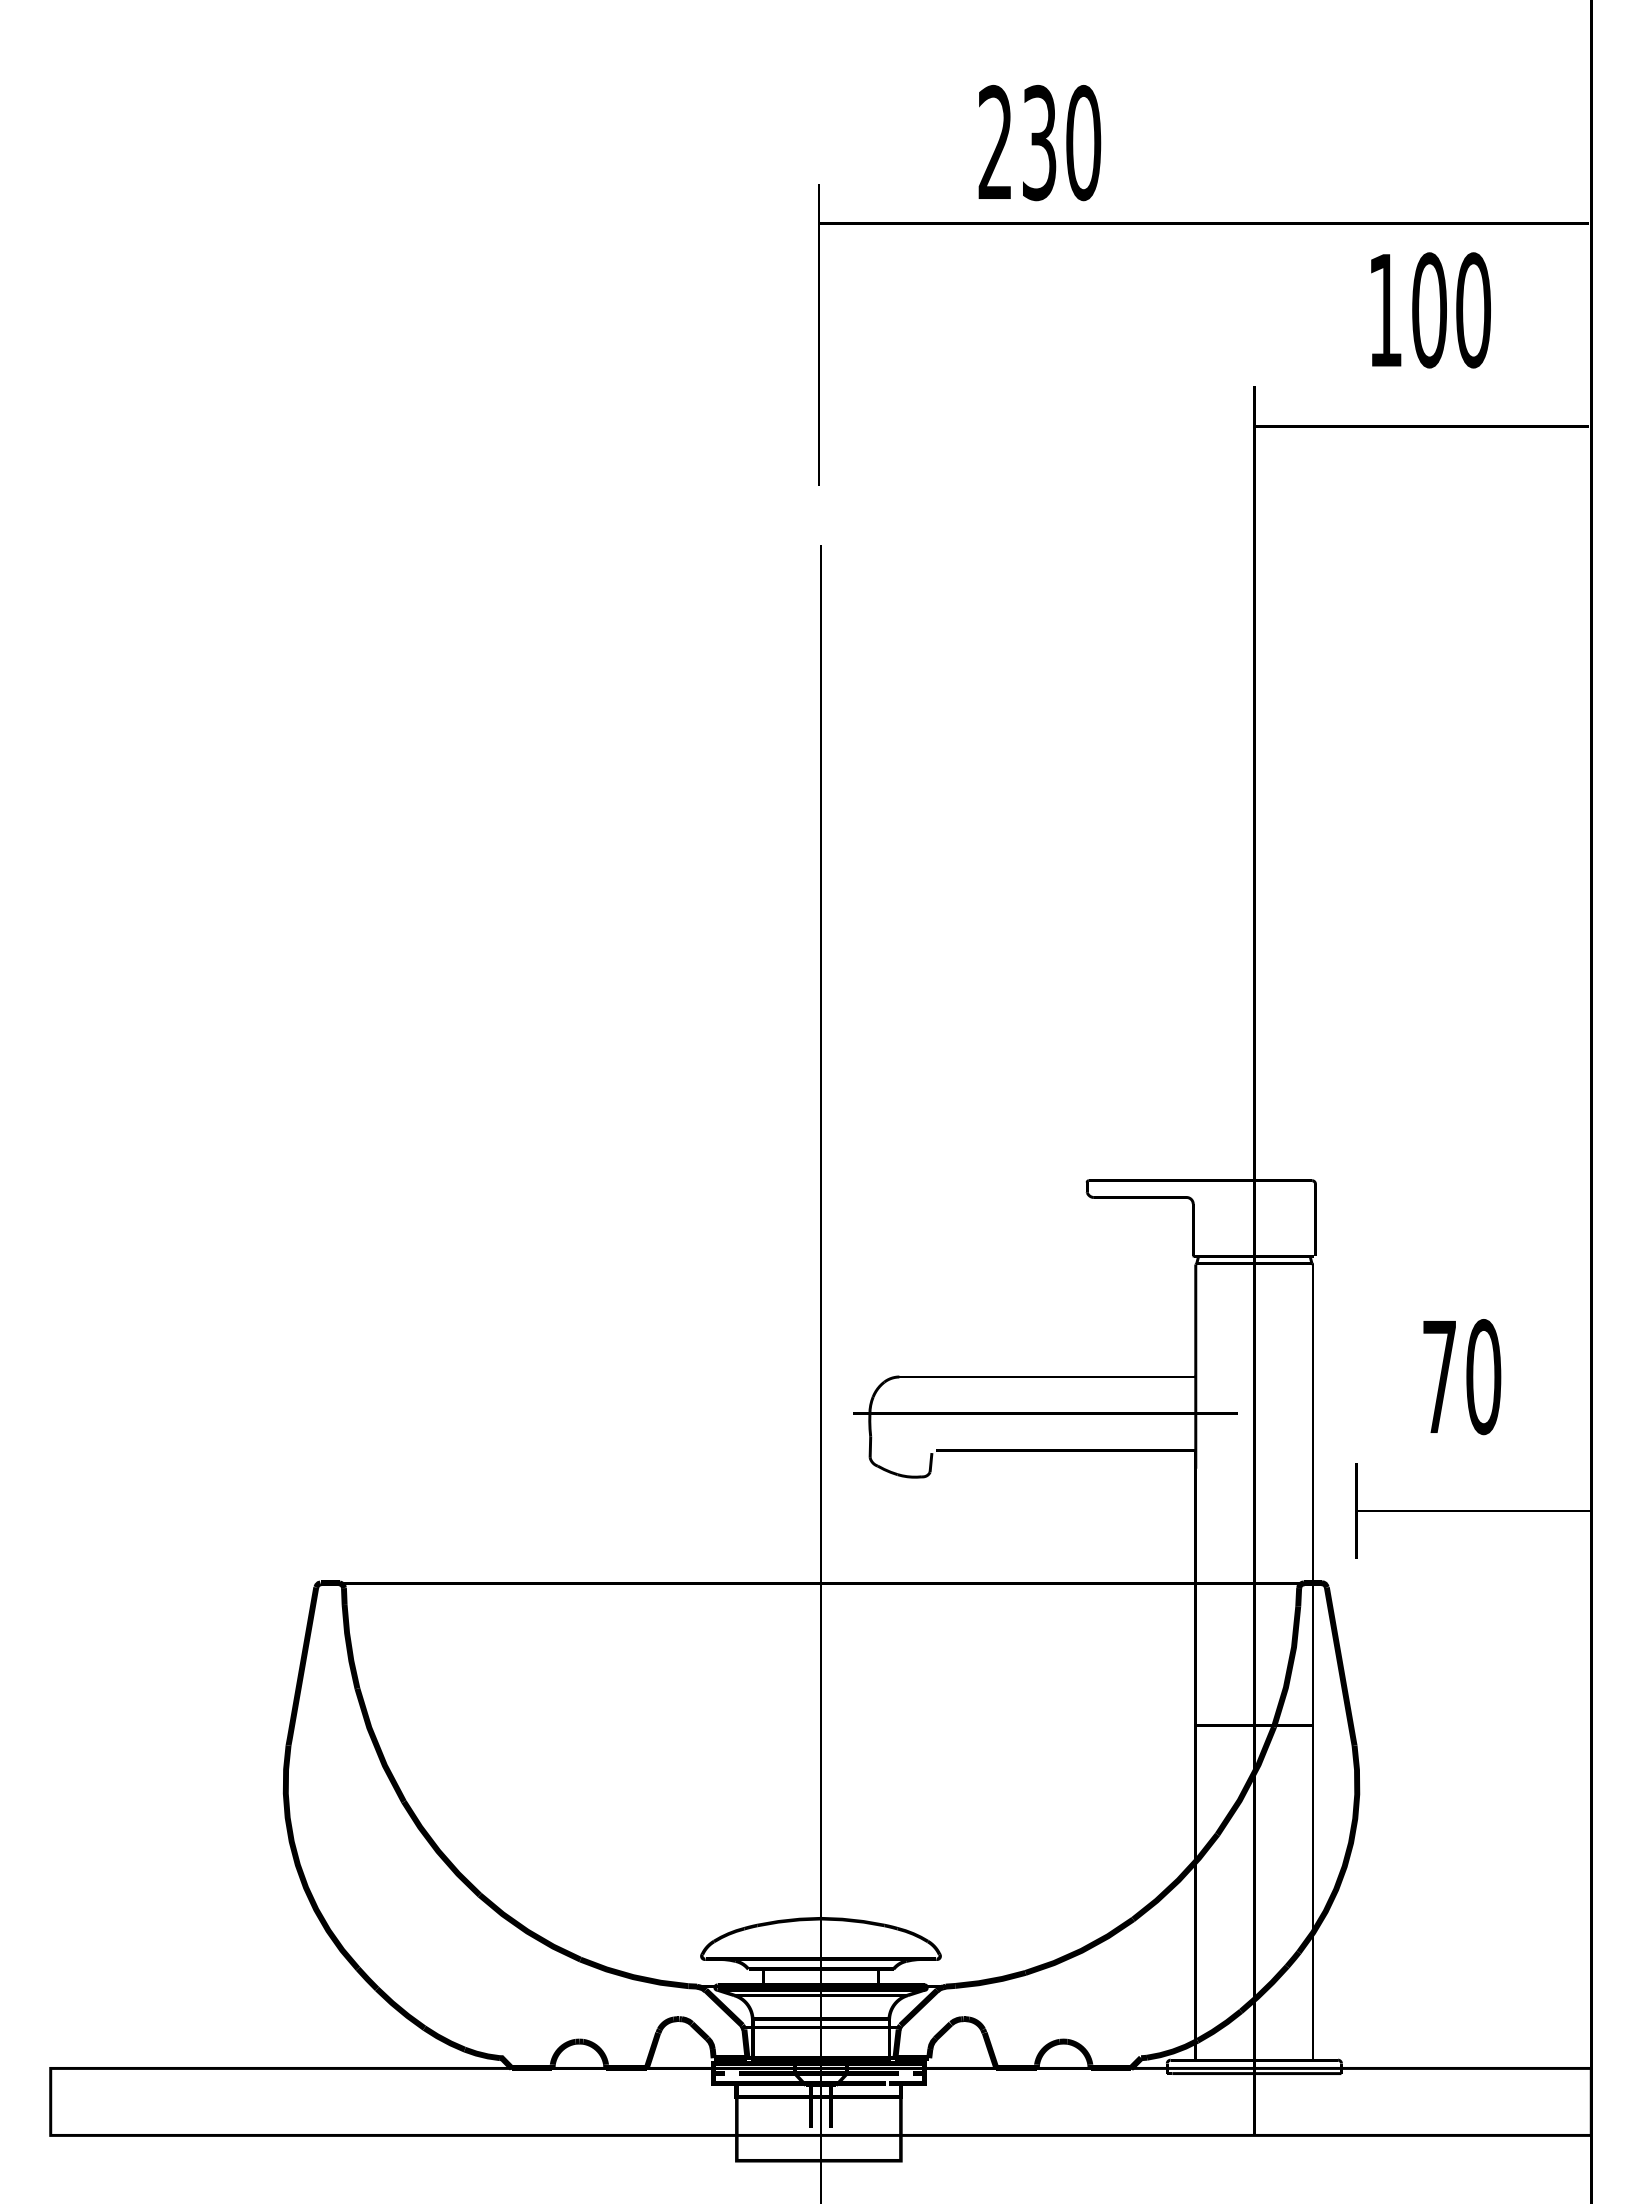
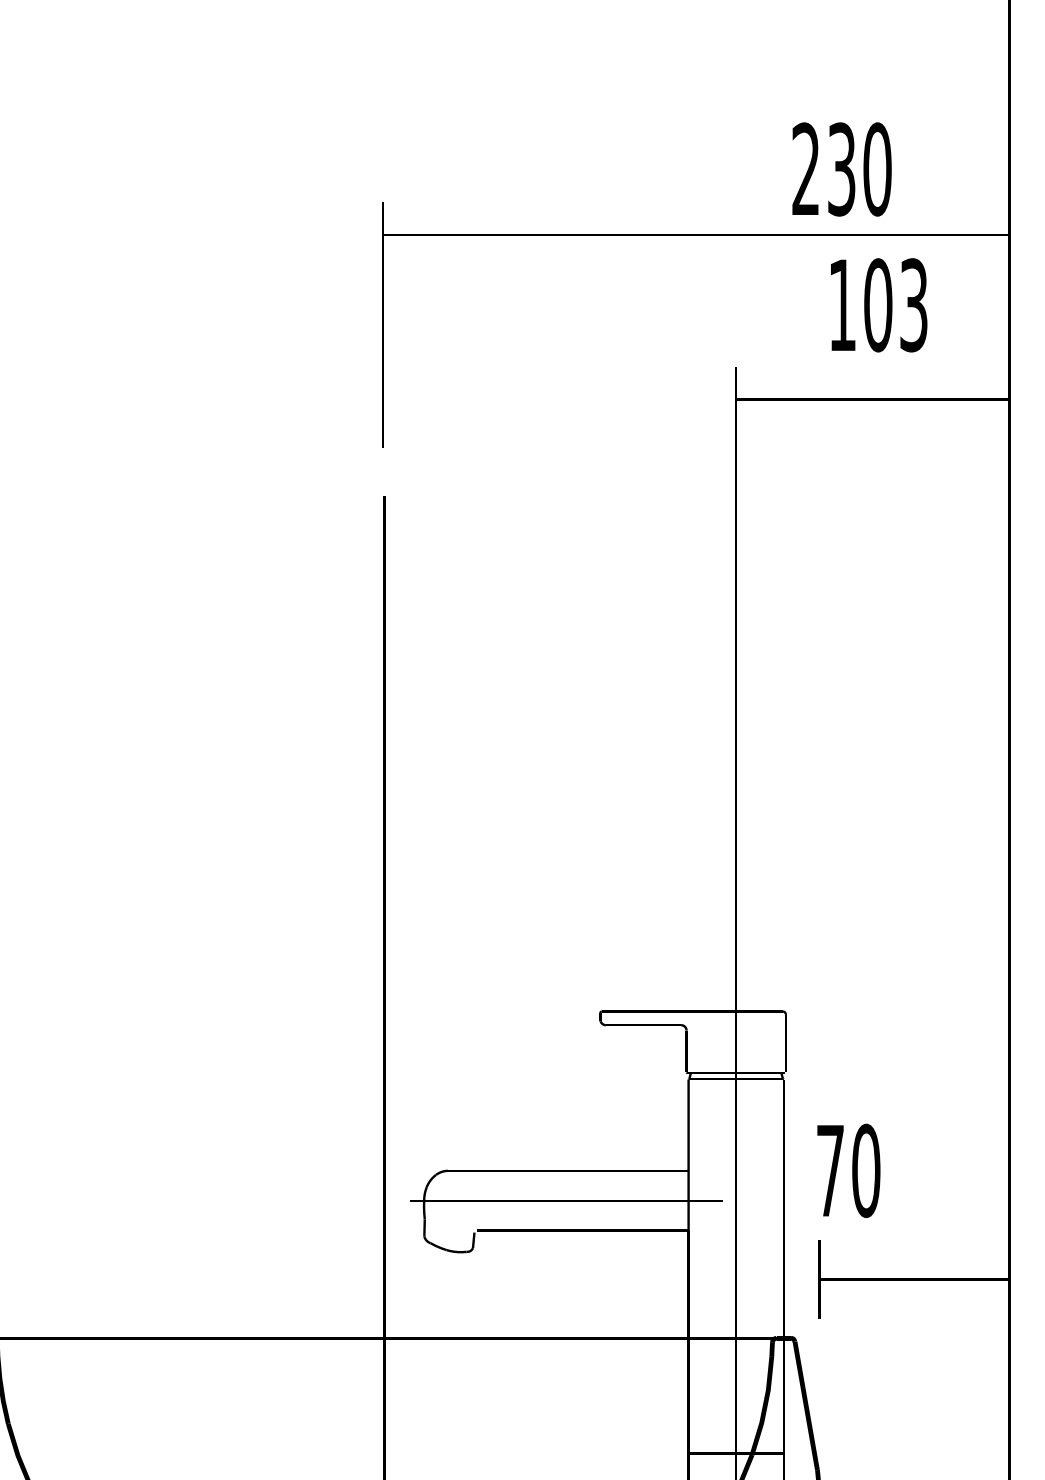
text: (1039, 143) -> (841, 169), moved
text: (1473, 310) -> (913, 305), 100 -> 103
text: (1462, 1377) -> (849, 1171), moved

